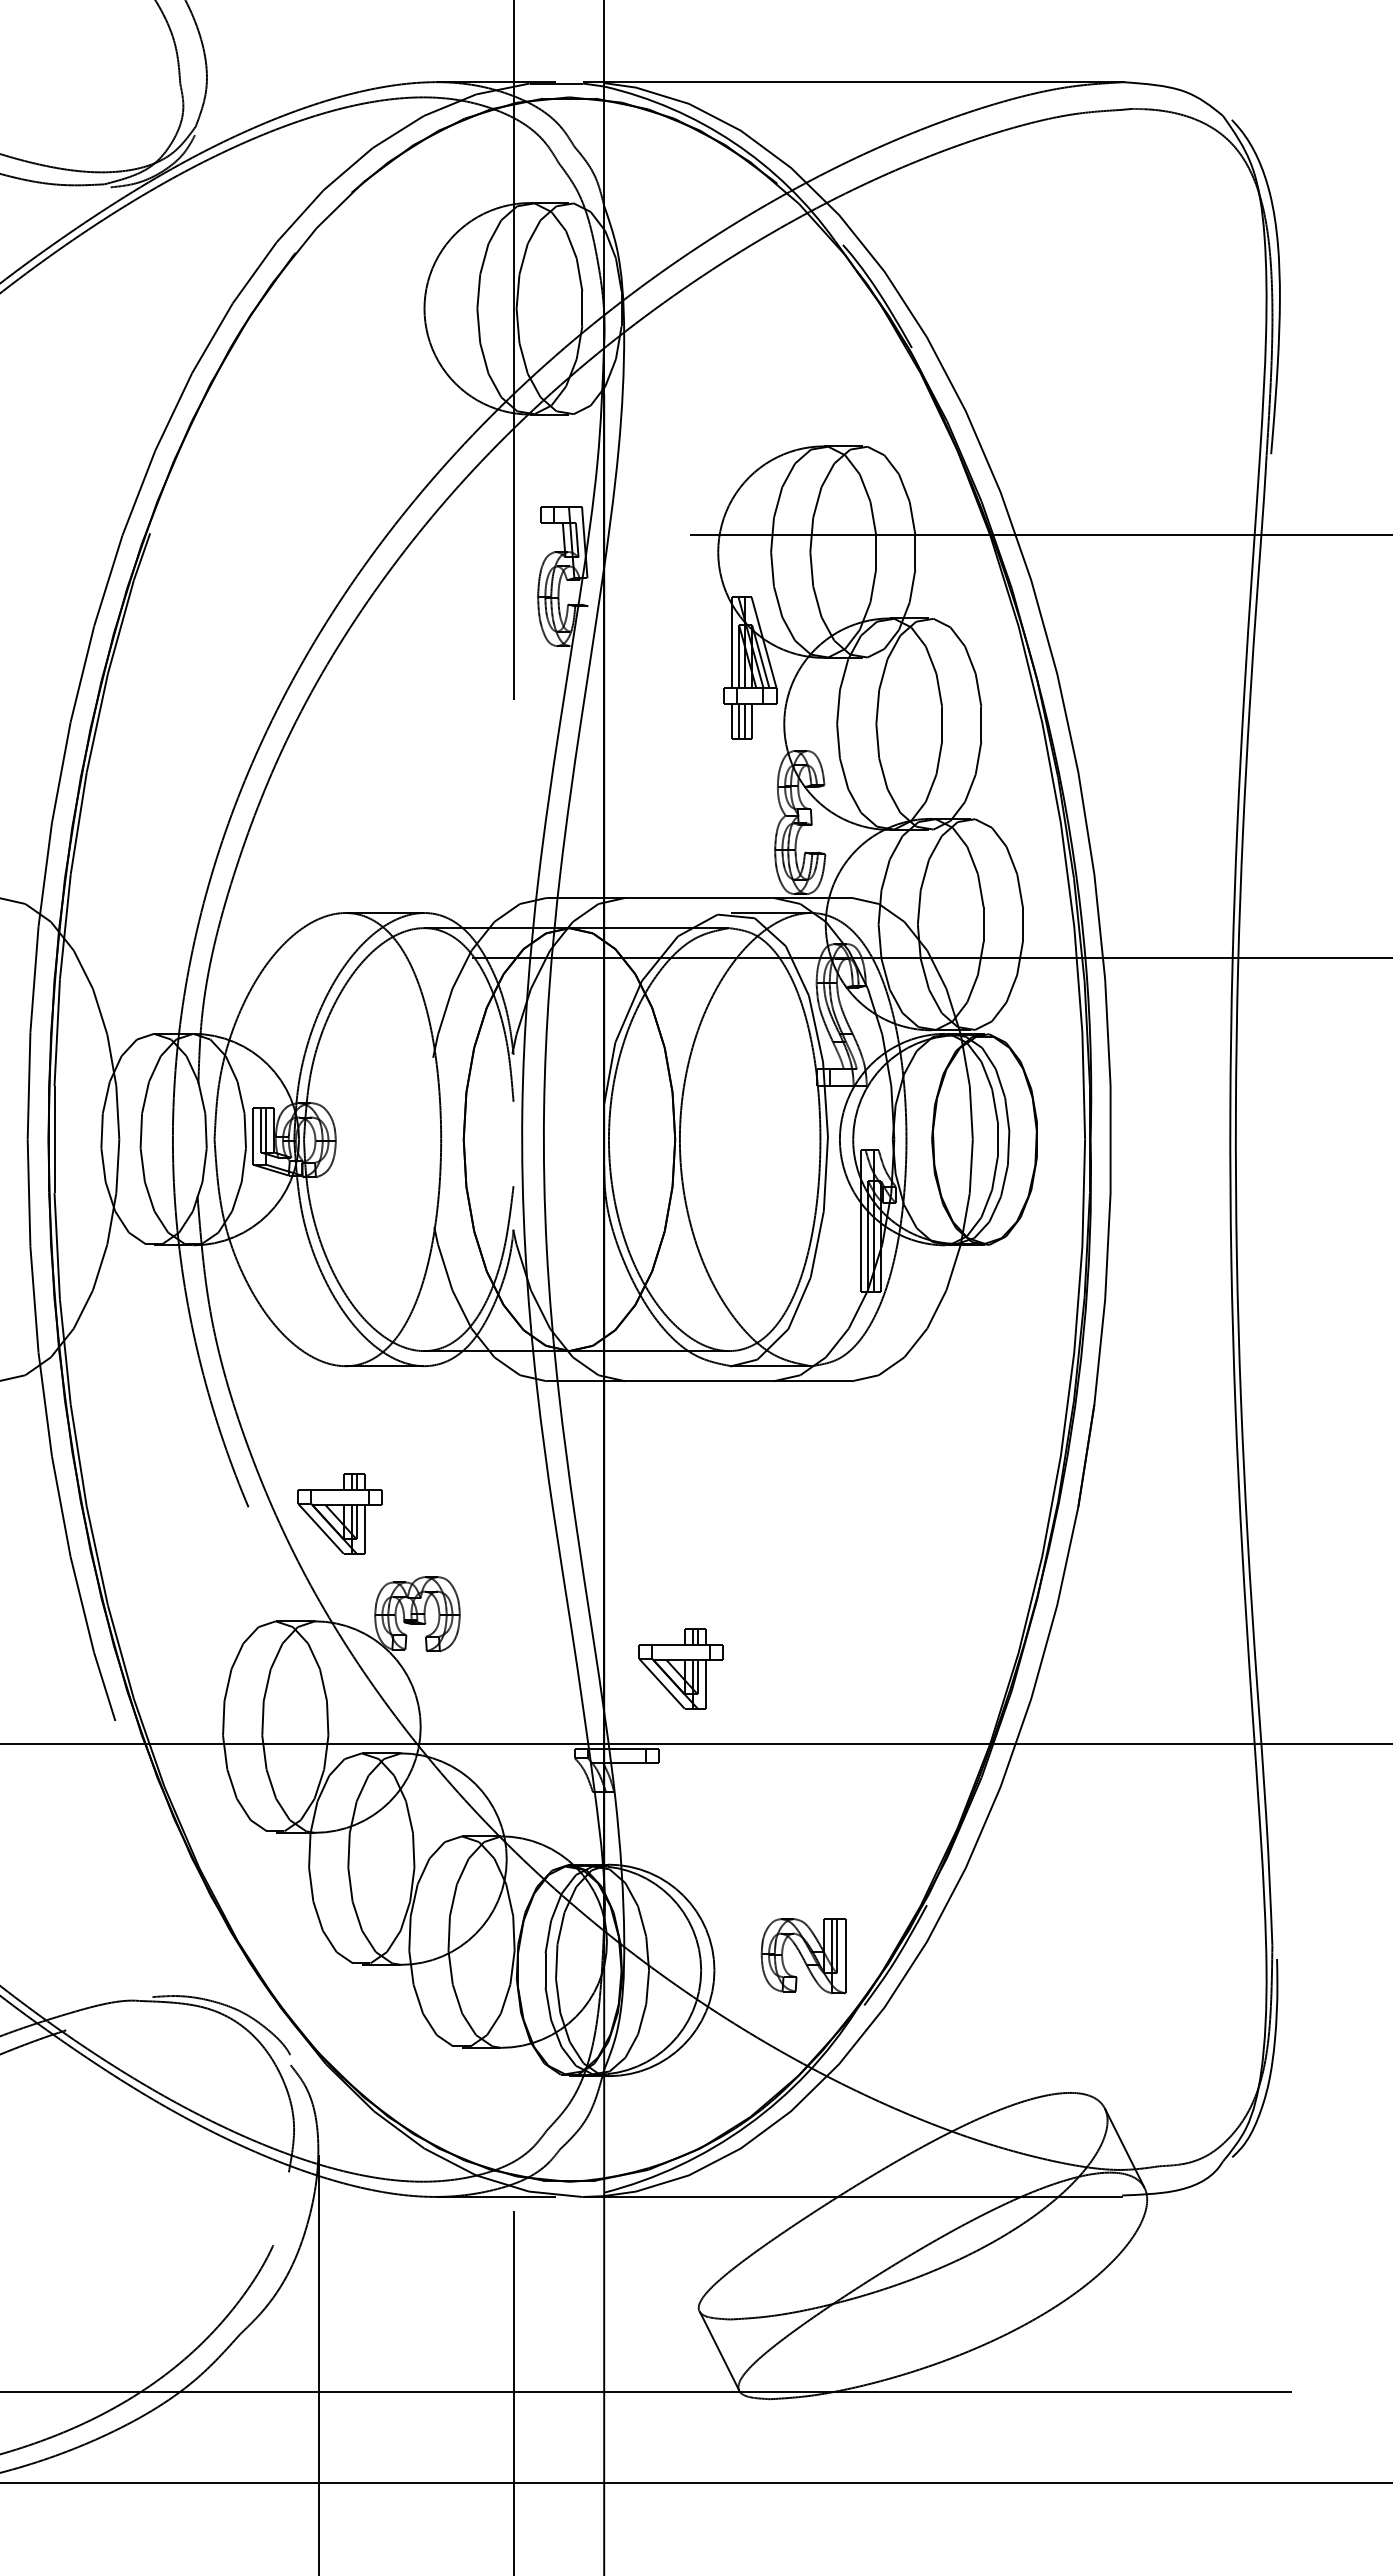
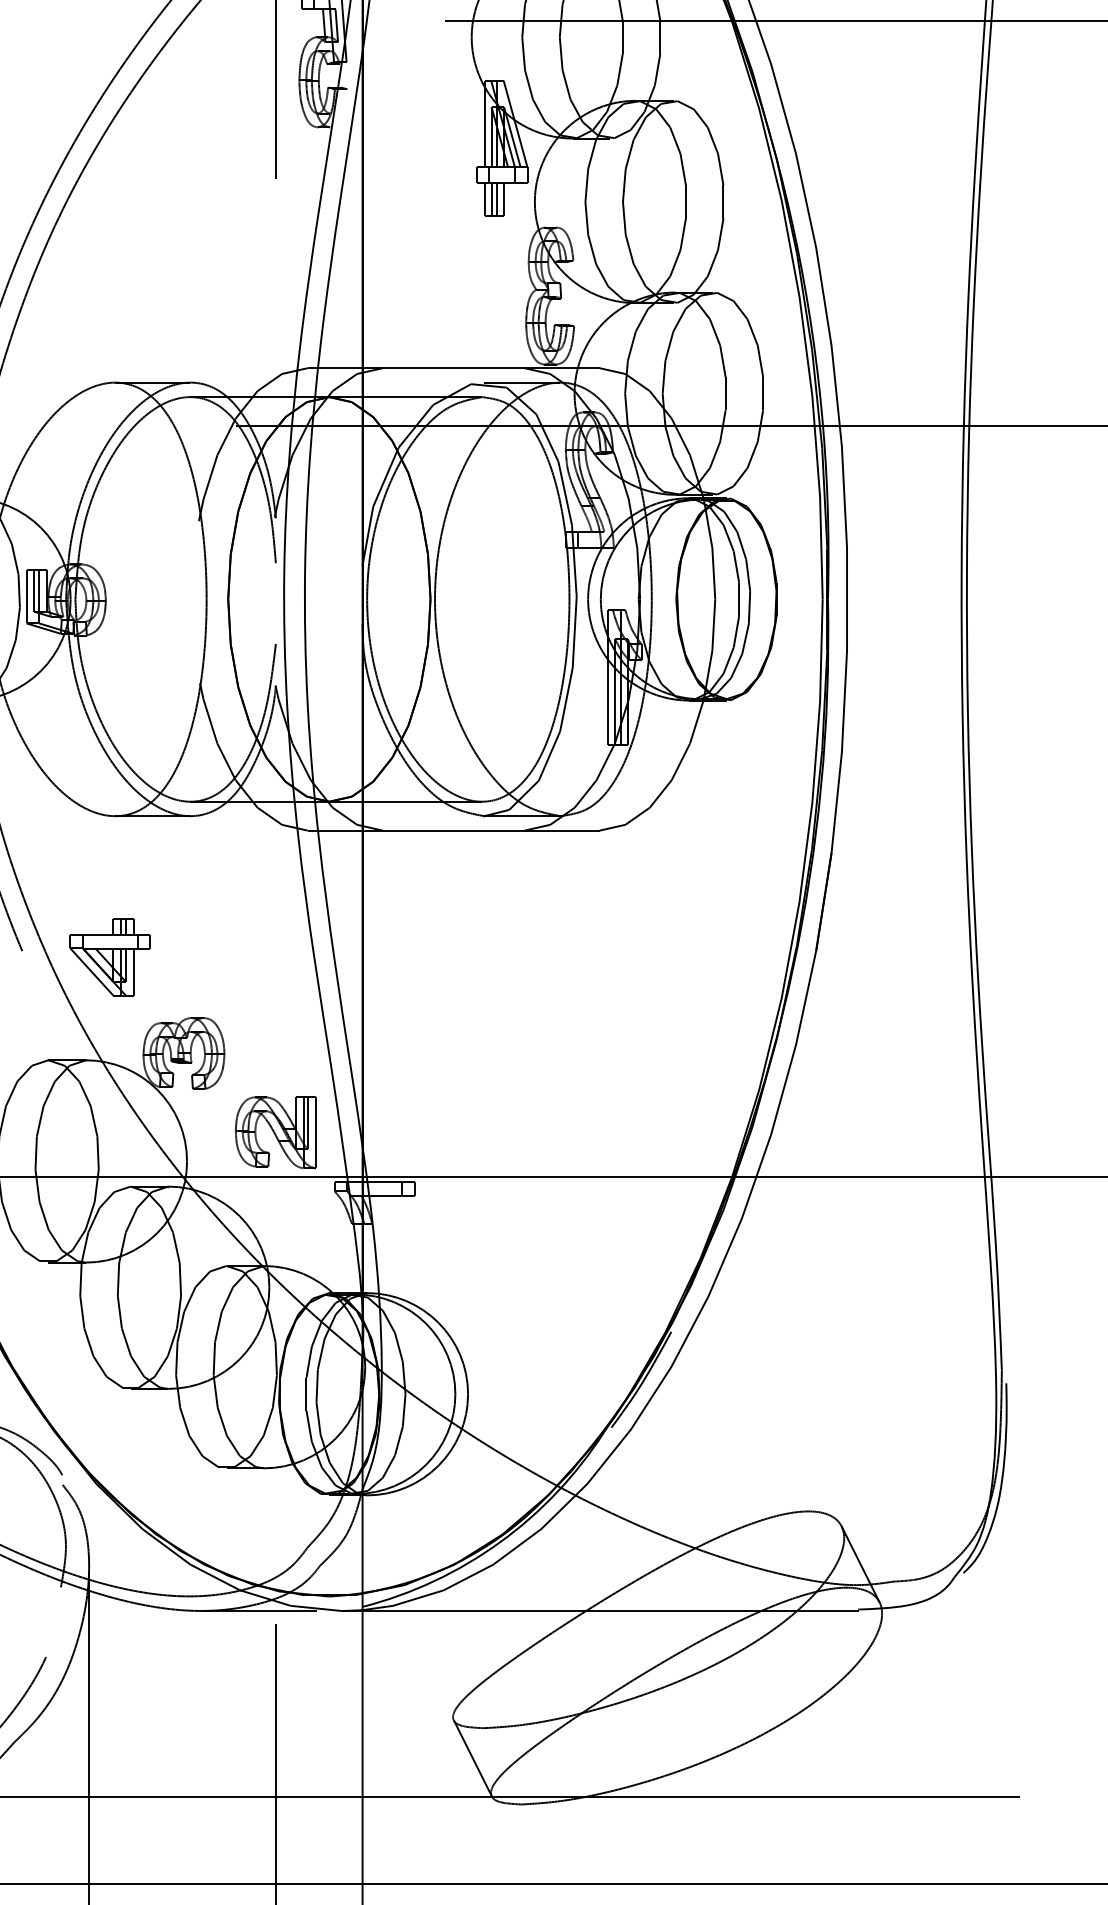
part: (680, 1668) -> (435, 1105), removed
part: (803, 1956) -> (275, 1133), moved

